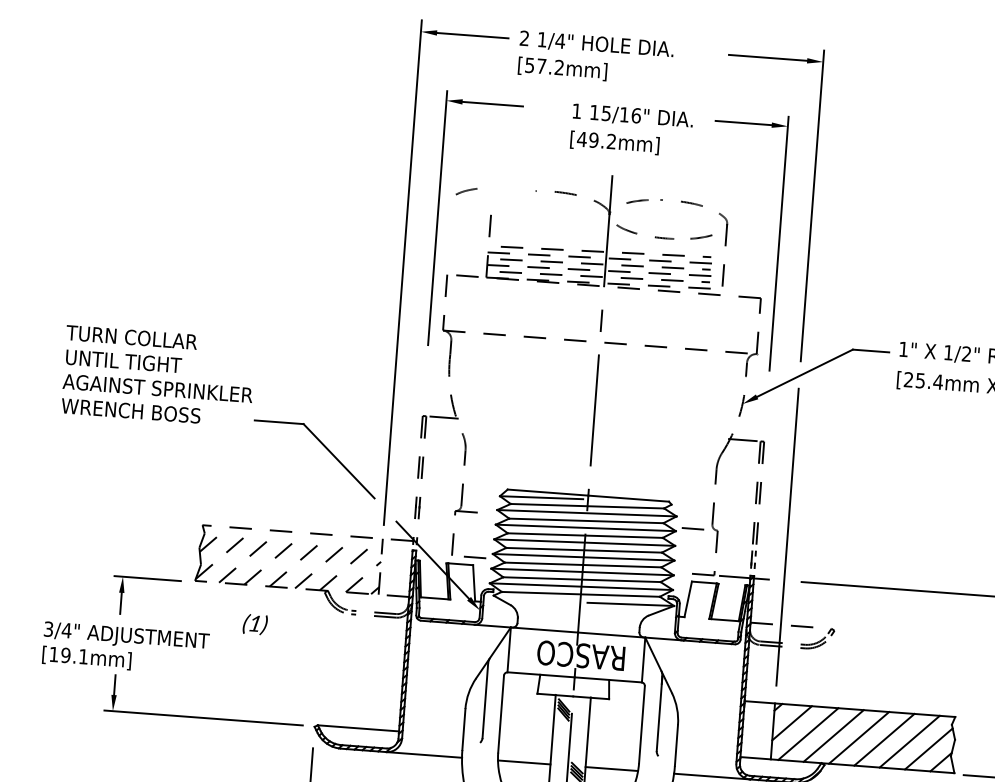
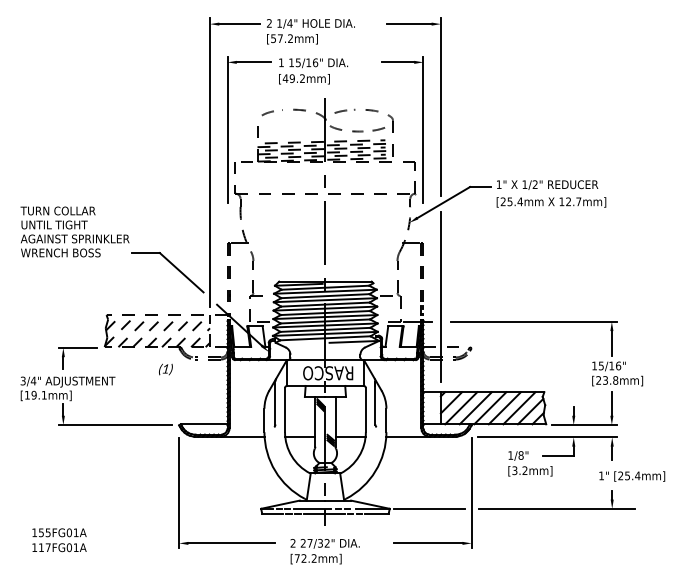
text: (631, 130) -> (313, 71), moved
curve: (465, 191) -> (267, 113), moved
text: (254, 624) -> (165, 369), moved

